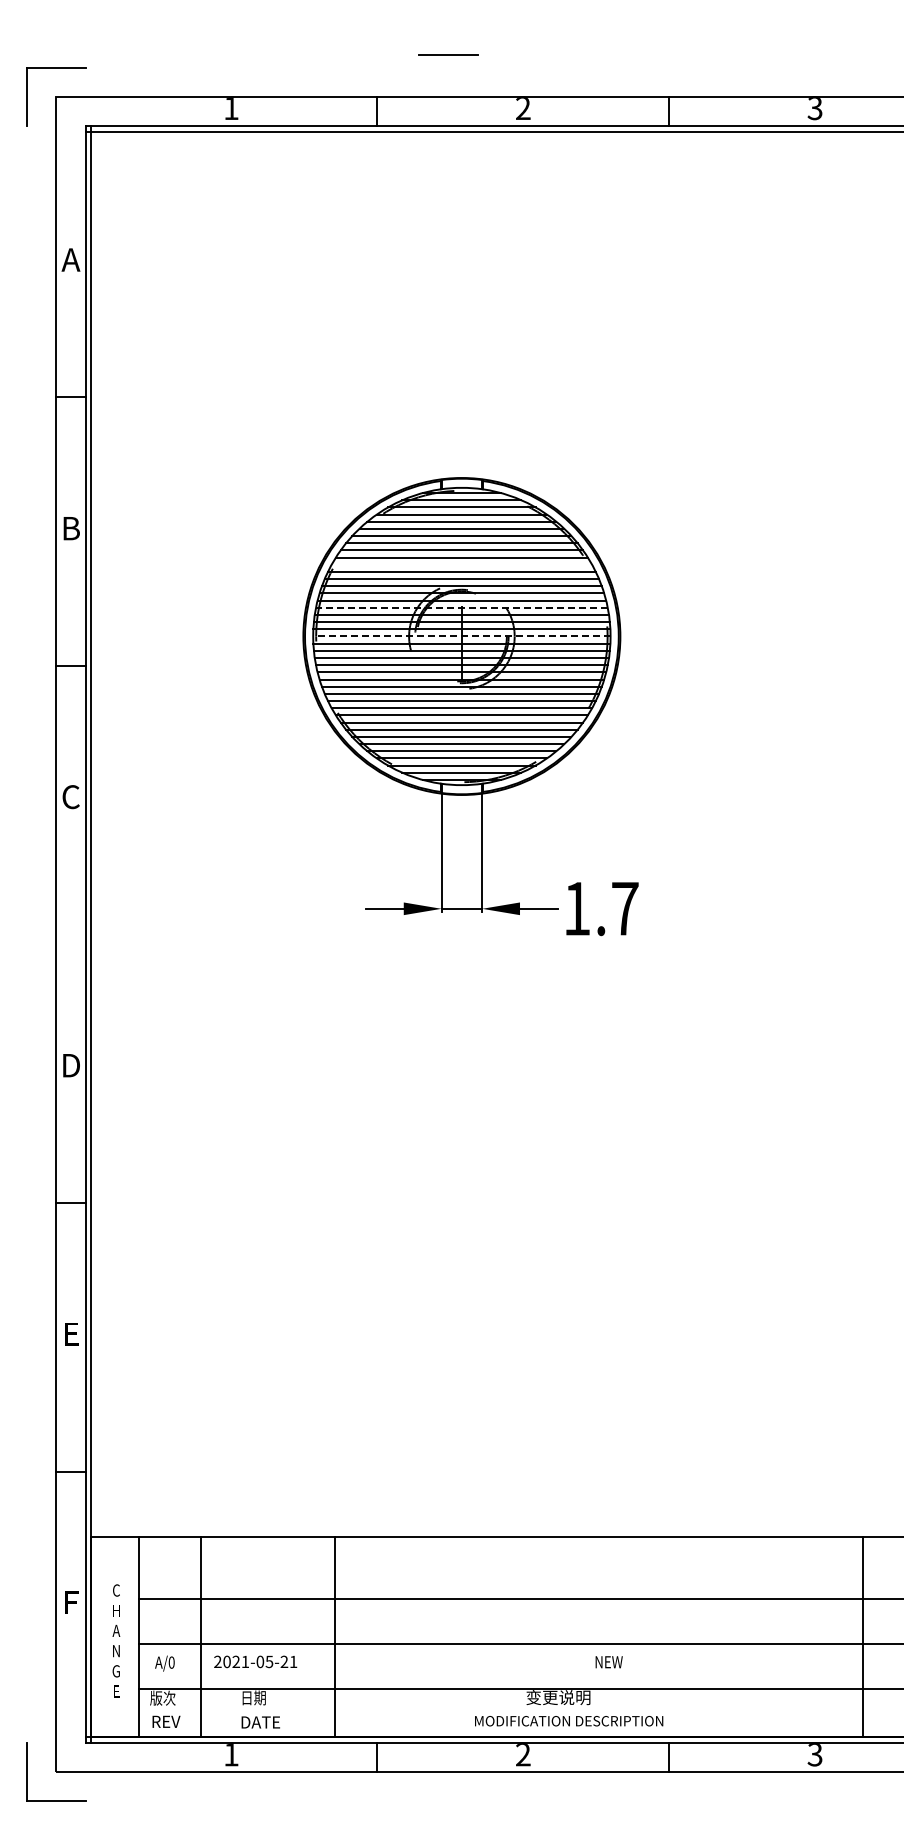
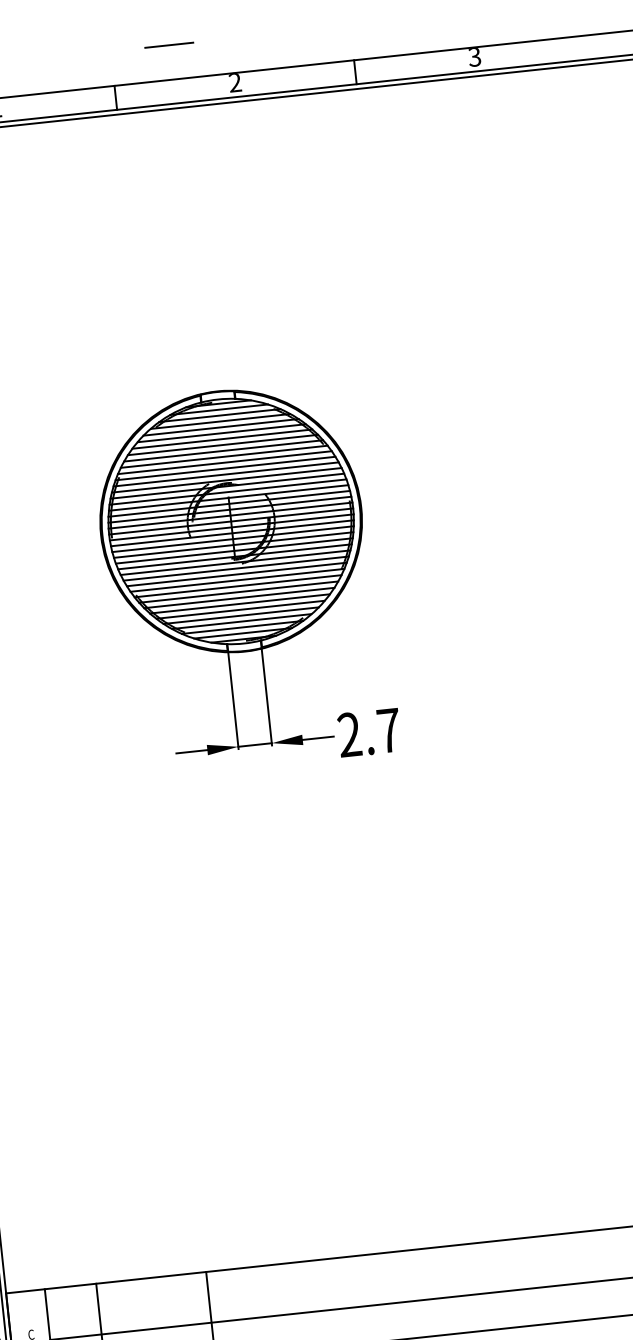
line: (461, 564) -> (224, 462), added
line: (461, 607) -> (228, 497), dashed -> solid
line: (461, 636) -> (230, 521), dashed -> solid
text: (576, 908) -> (349, 734), 1.7 -> 2.7

